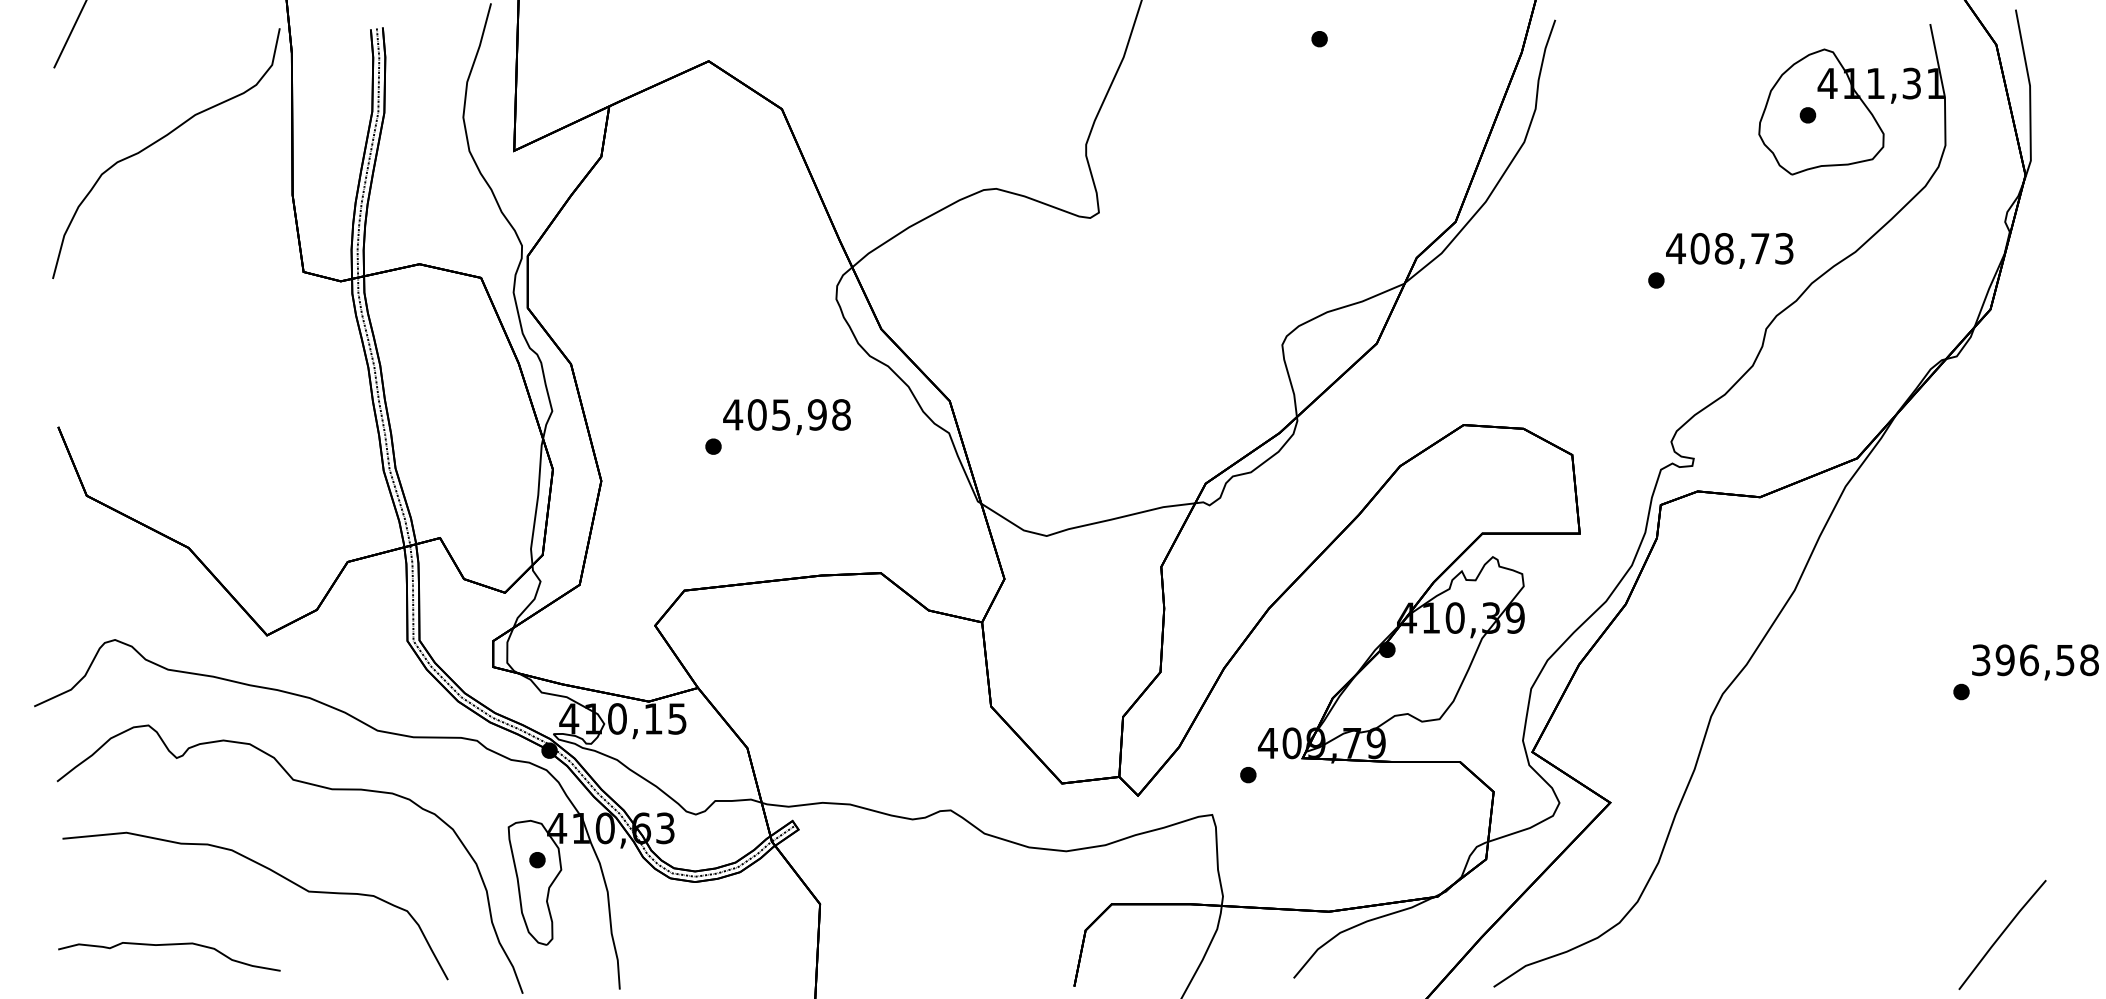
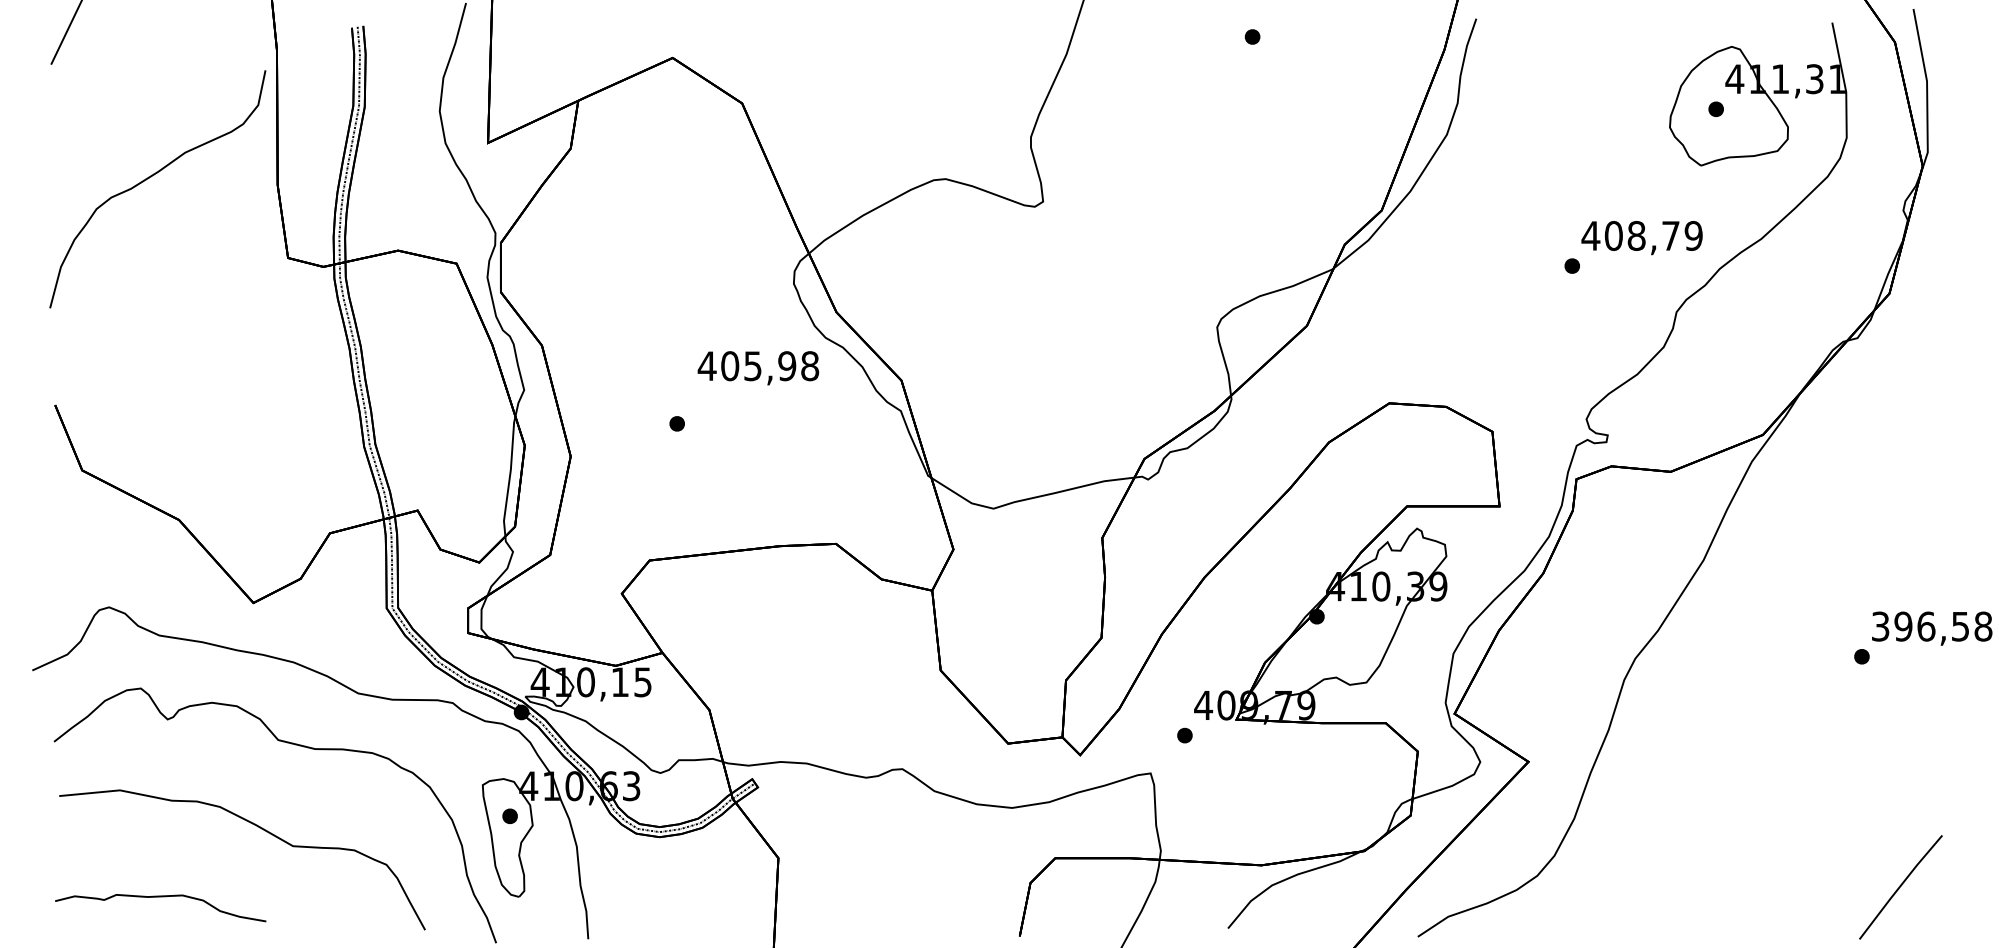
curve: (157, 142) -> (149, 178), moved
text: (1783, 248) -> (1692, 235), 408,73 -> 408,79
text: (786, 417) -> (757, 368), moved

